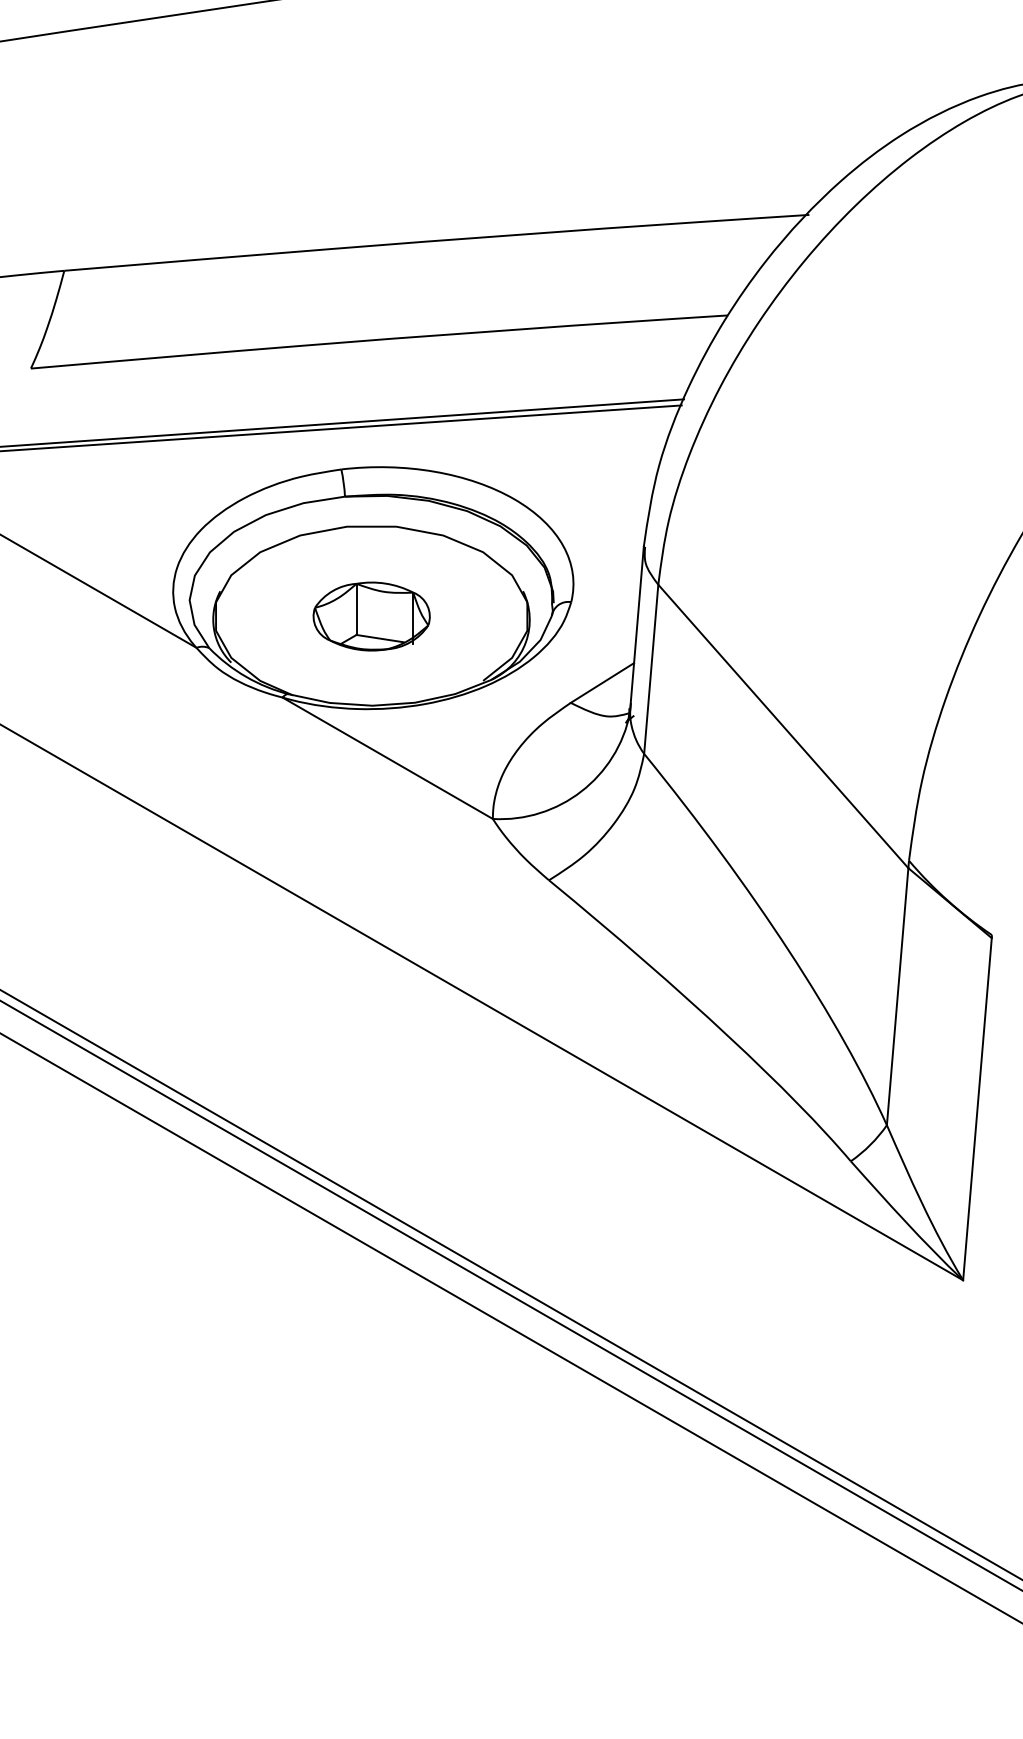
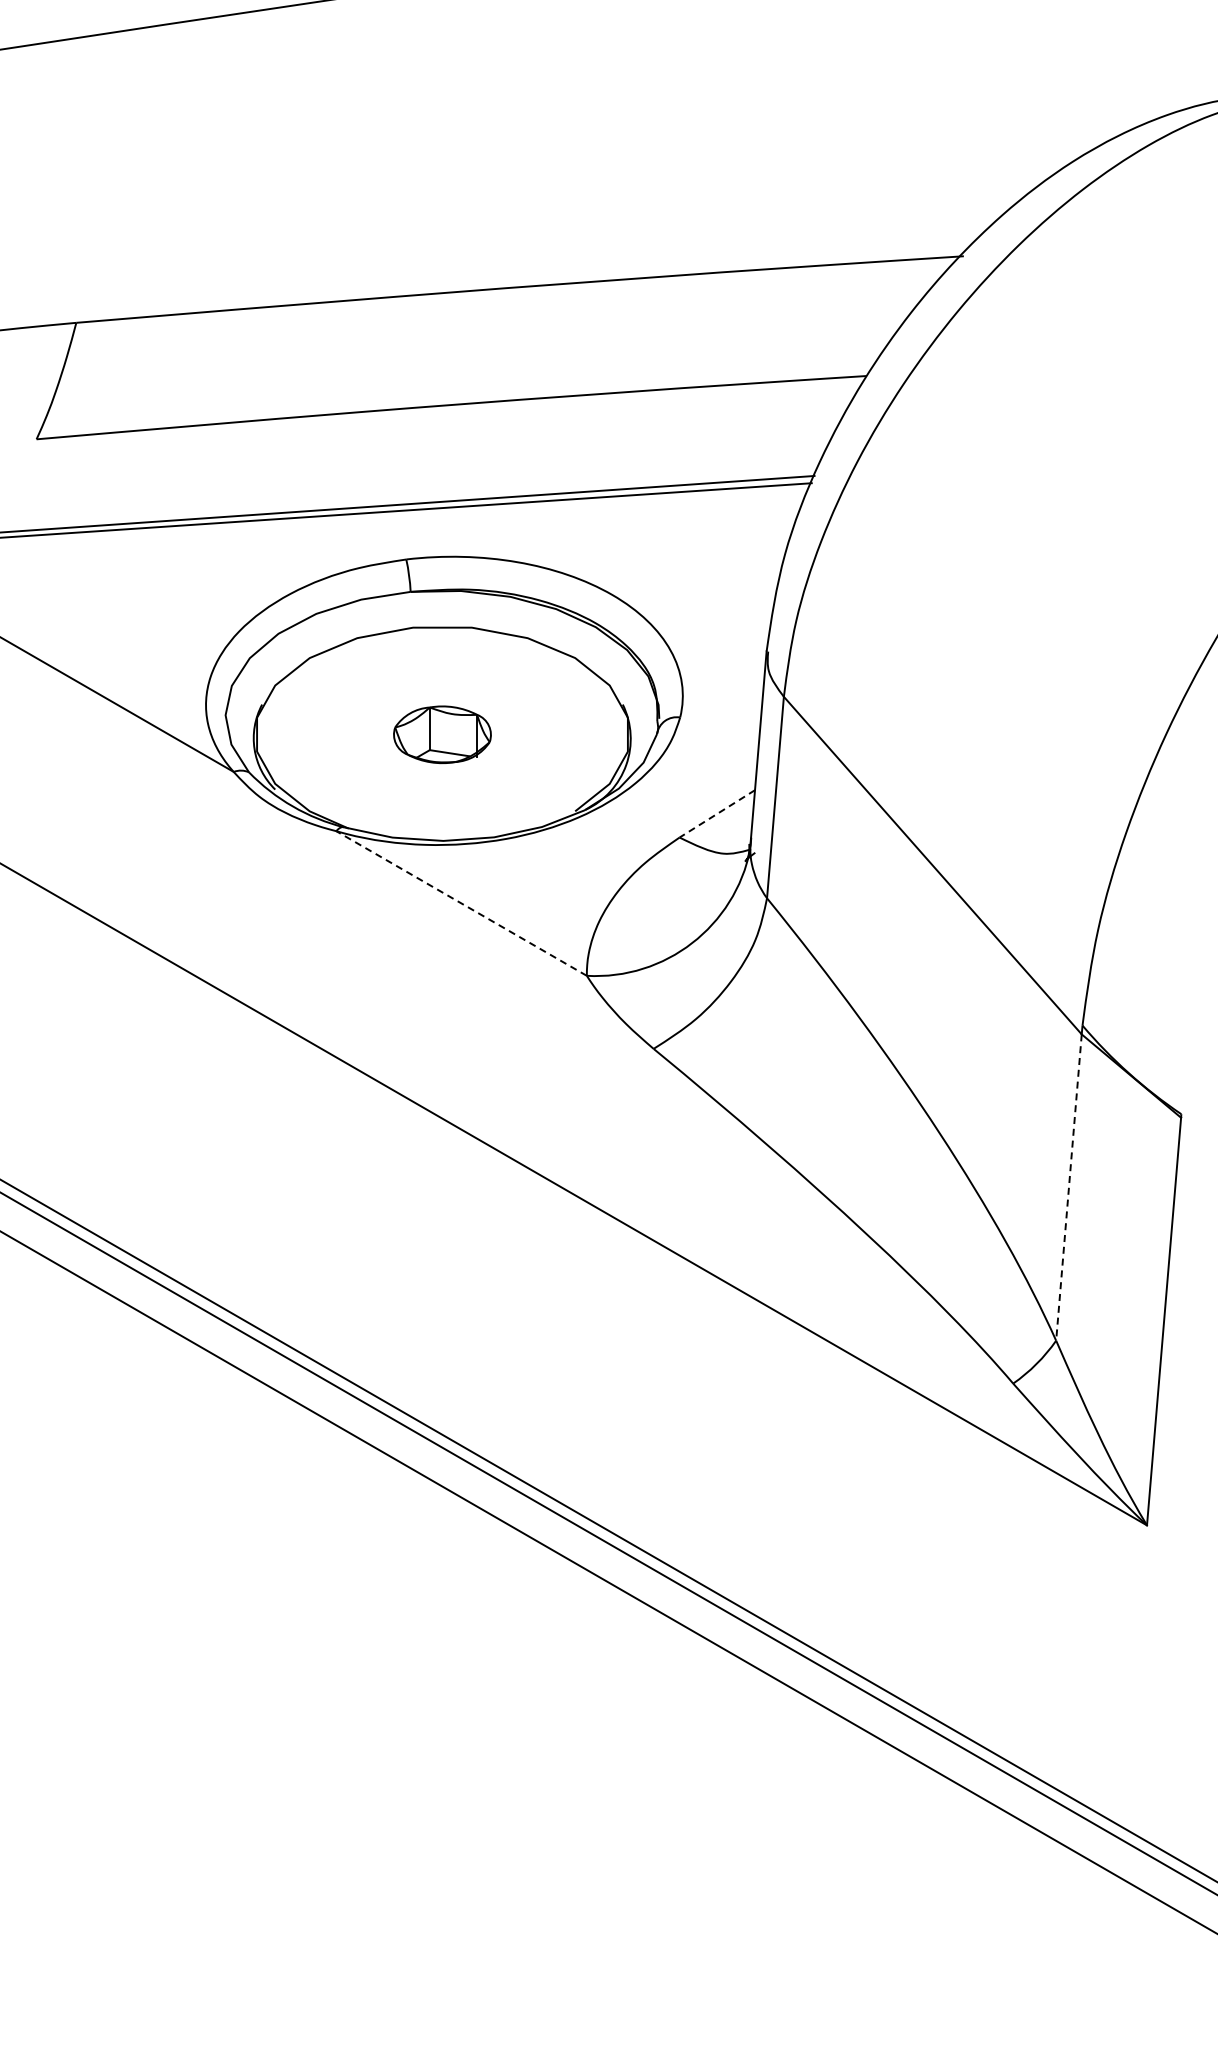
part: (371, 616) -> (442, 734), size x0.7
line: (602, 682) -> (717, 813), solid -> dashed
line: (387, 758) -> (461, 903), solid -> dashed
line: (897, 996) -> (1068, 1187), solid -> dashed

